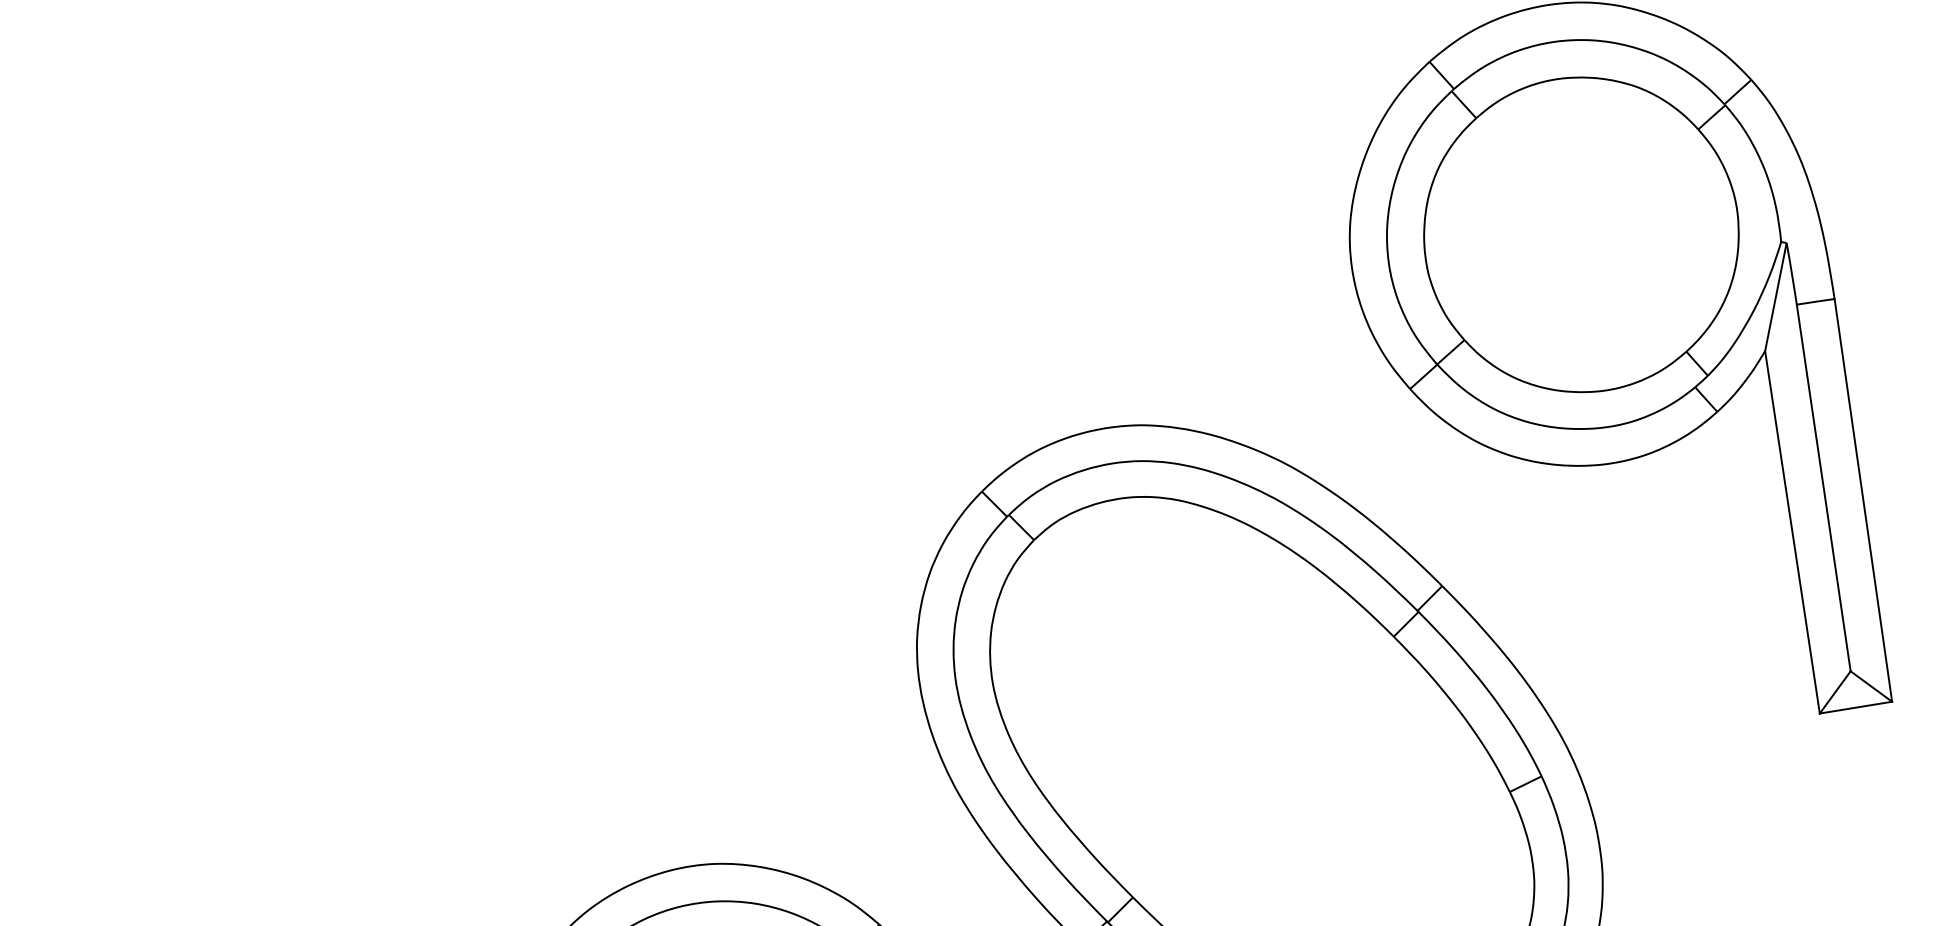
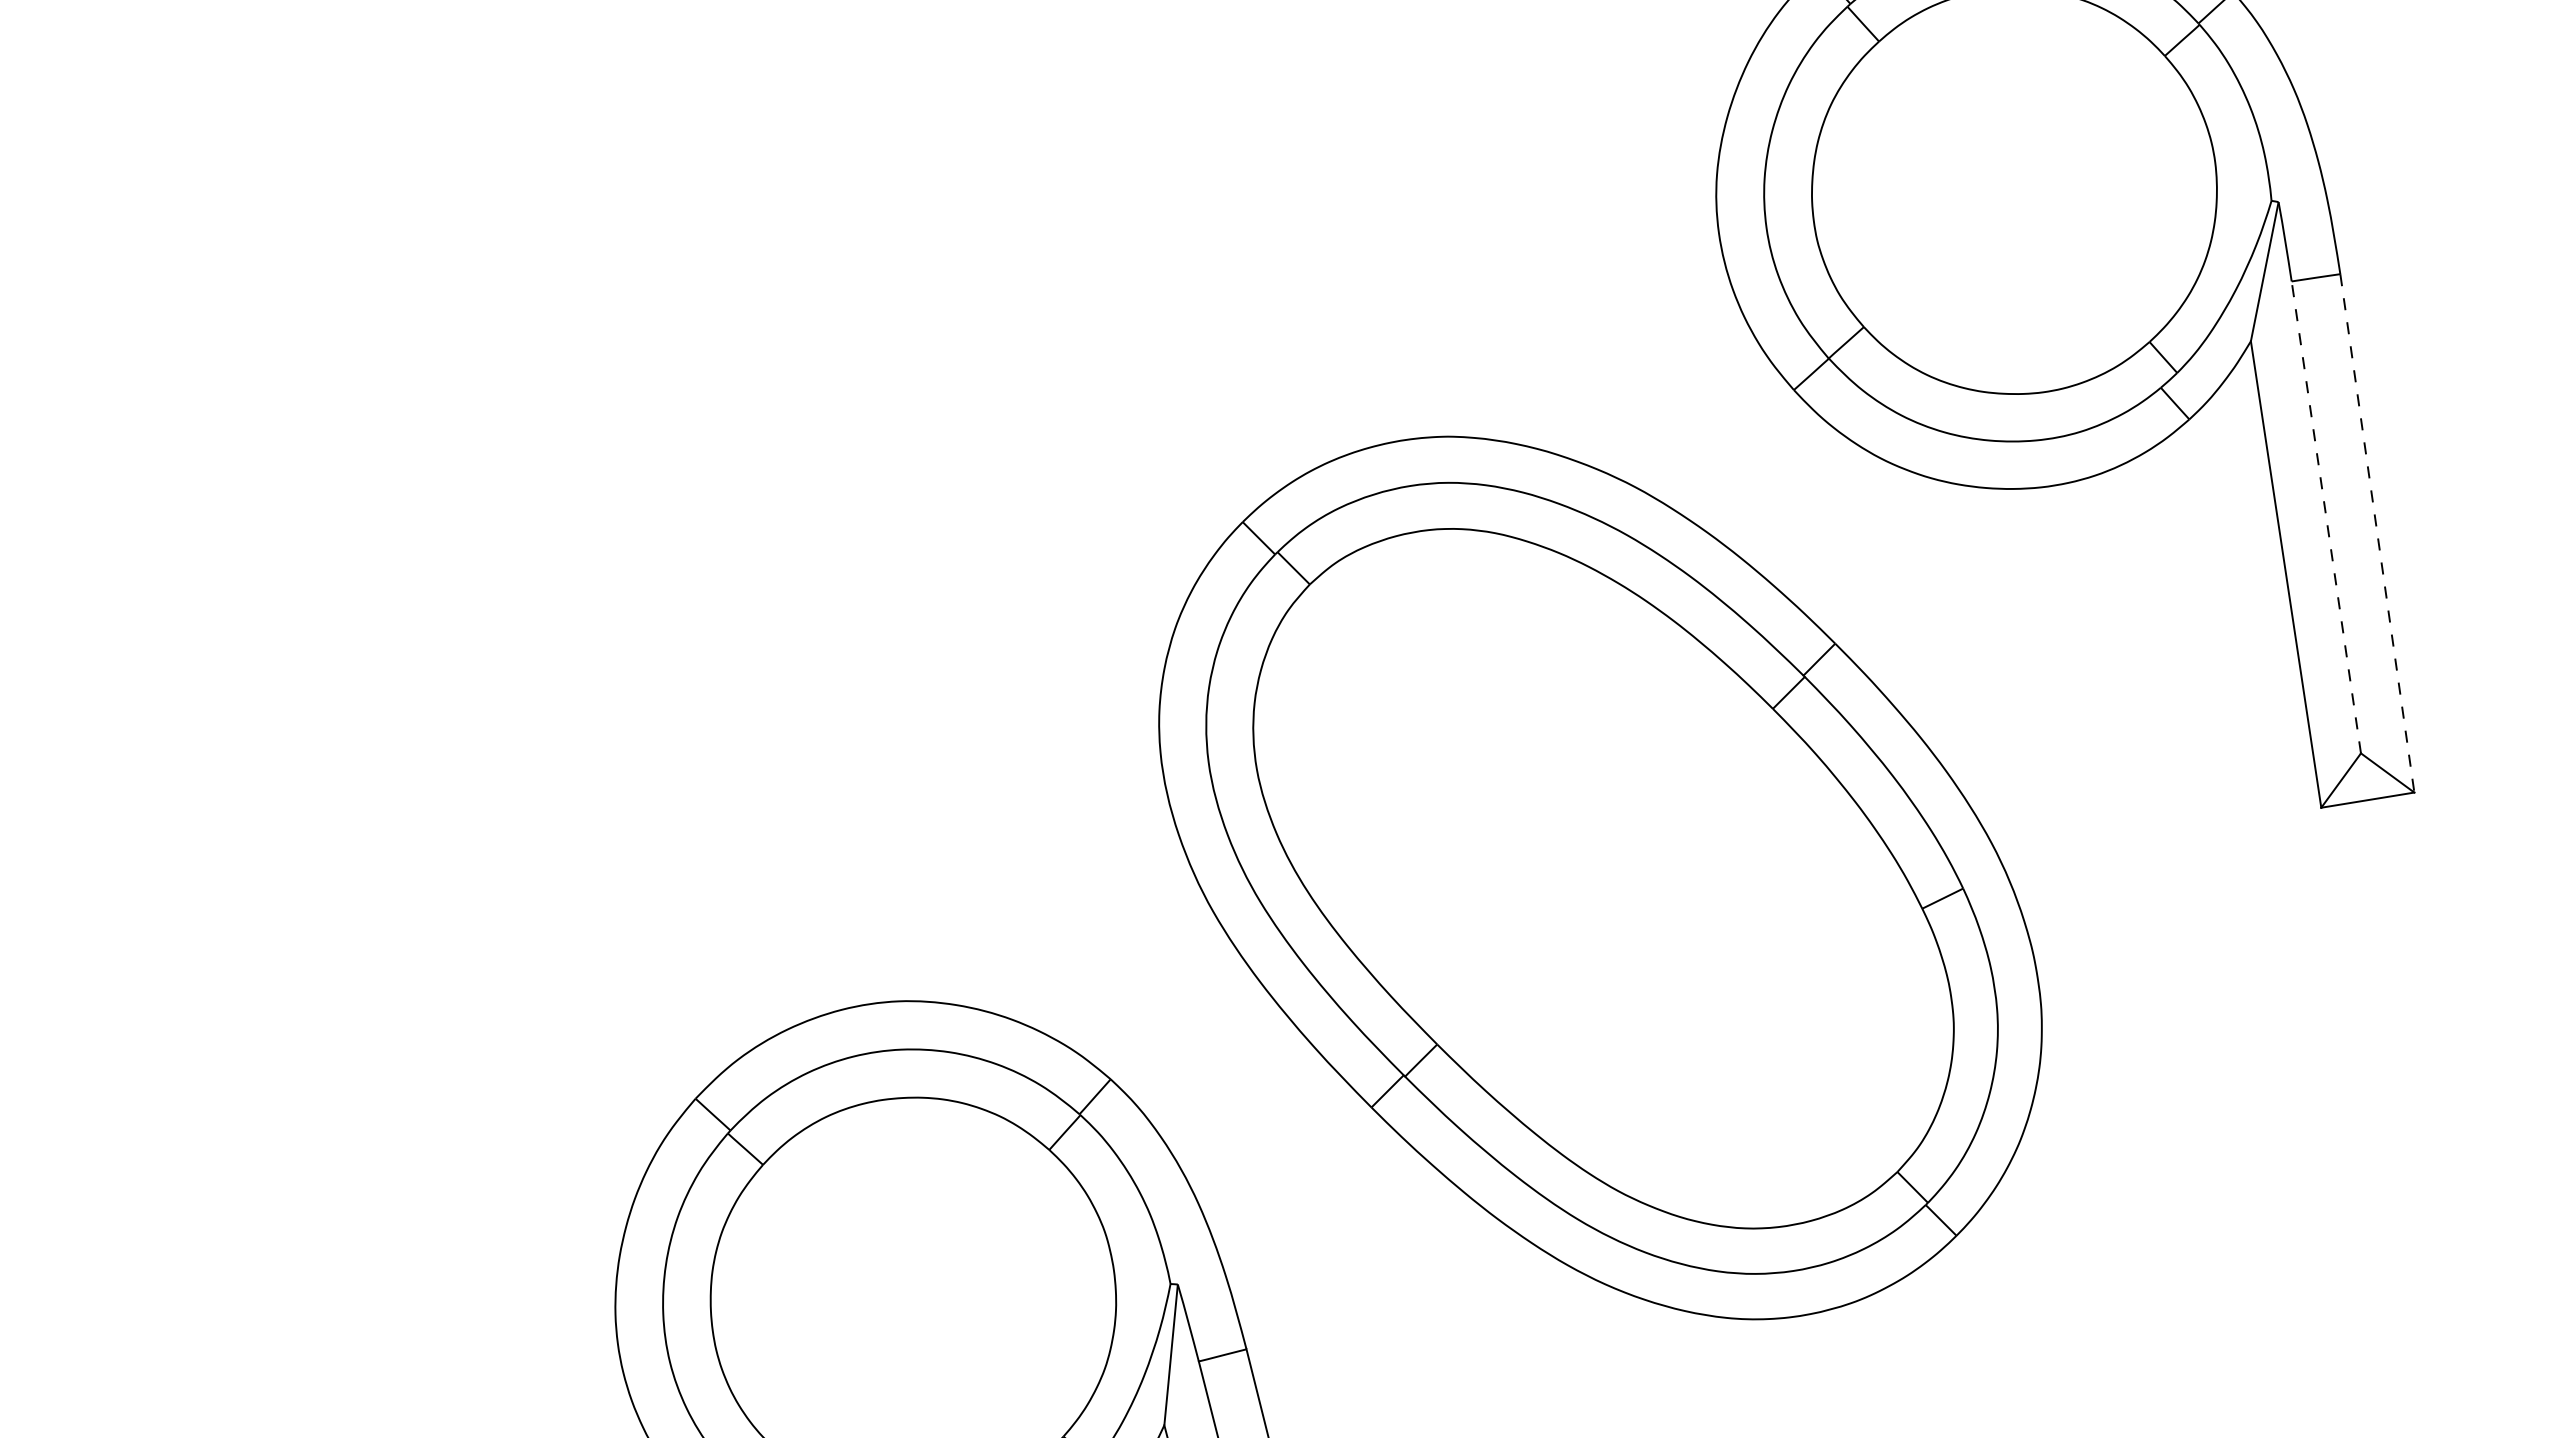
line: (1823, 487) -> (2326, 516), solid -> dashed
line: (1863, 500) -> (2377, 533), solid -> dashed

